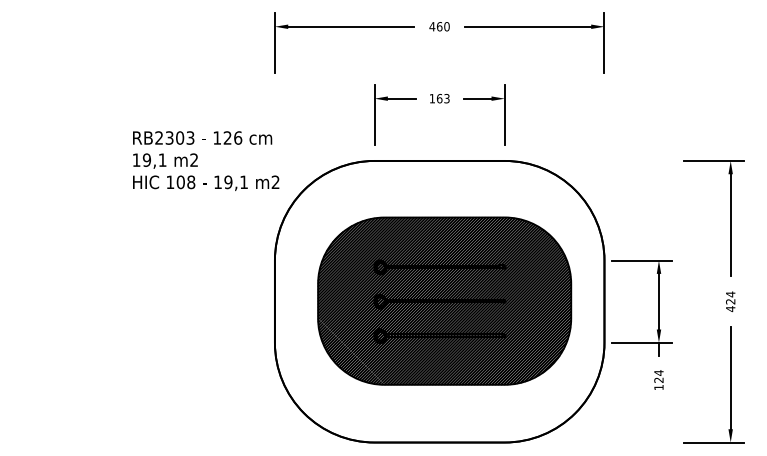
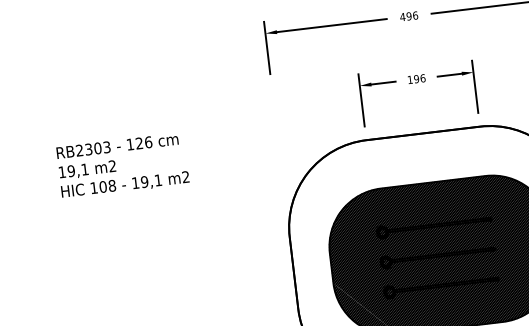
text: (442, 26) -> (411, 15), 460 -> 496
text: (442, 98) -> (419, 78), 163 -> 196
text: (206, 160) -> (123, 165), moved

